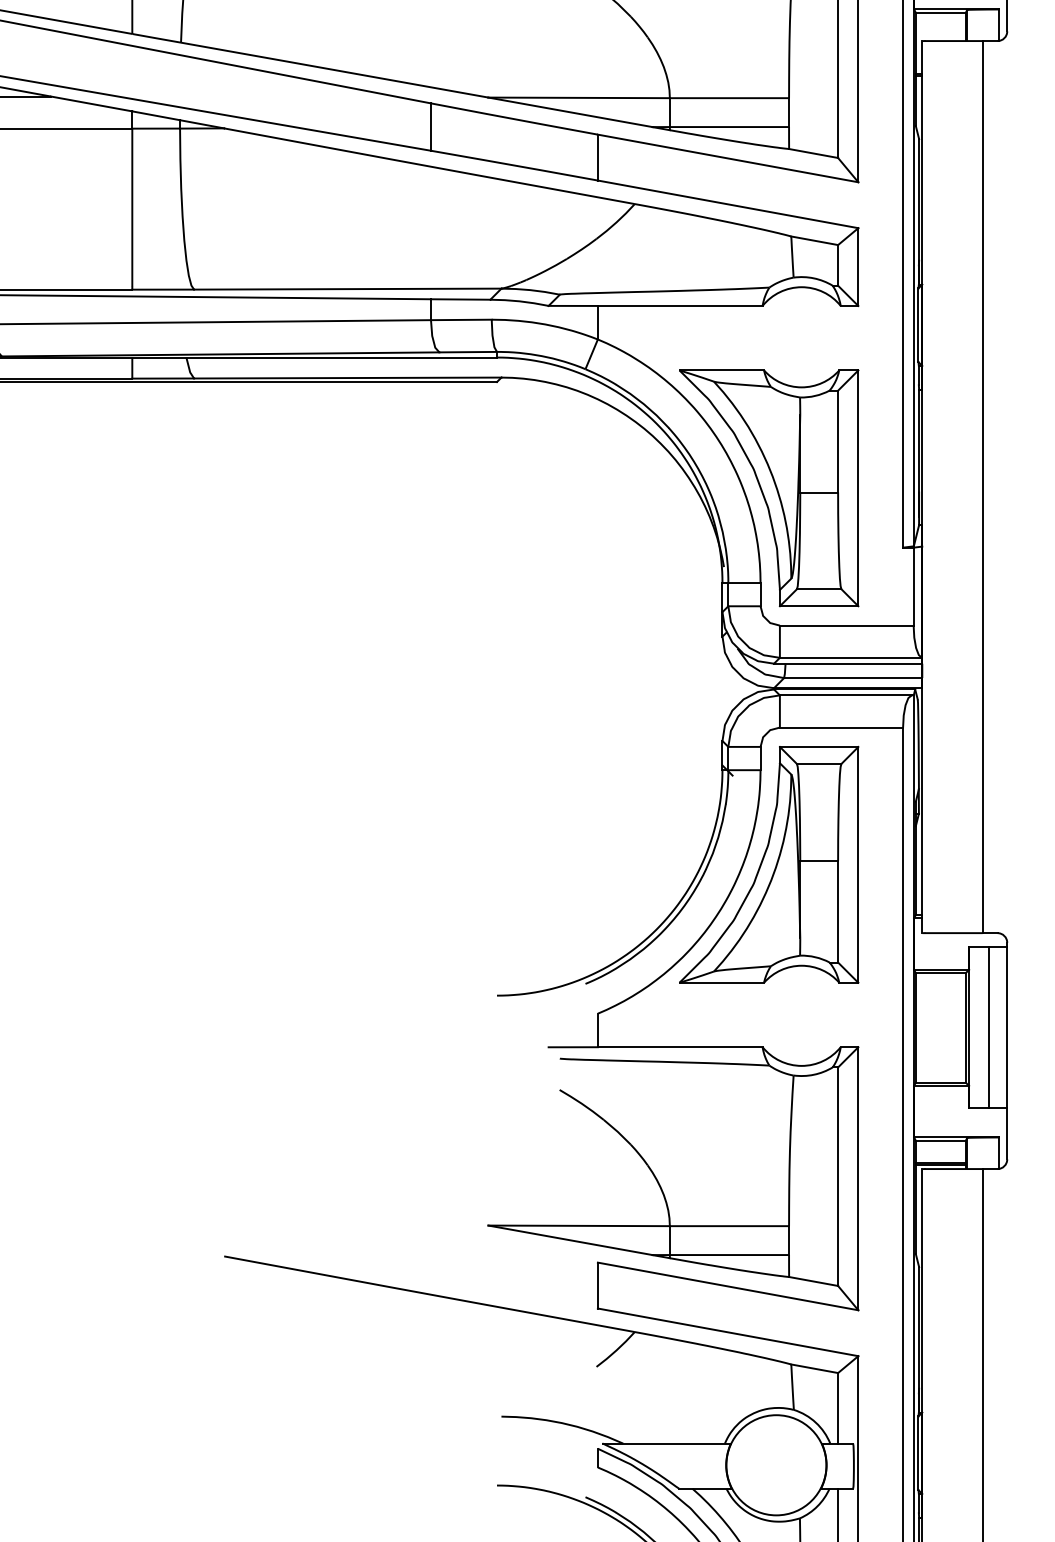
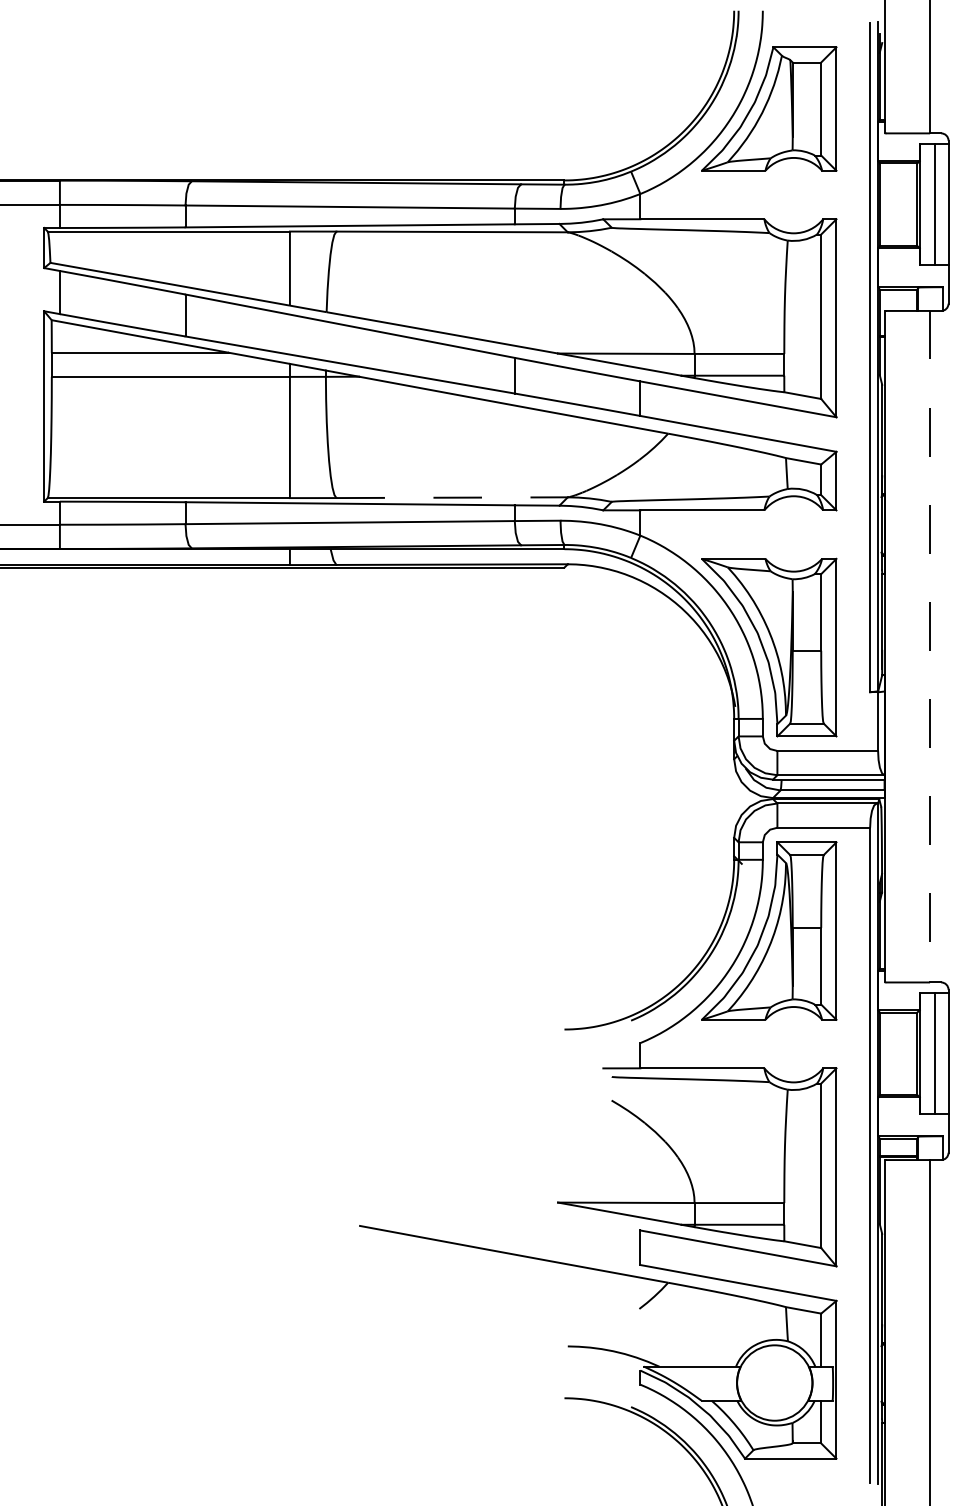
line: (348, 288) -> (452, 497), solid -> dashed
line: (983, 486) -> (930, 646), solid -> dashed

